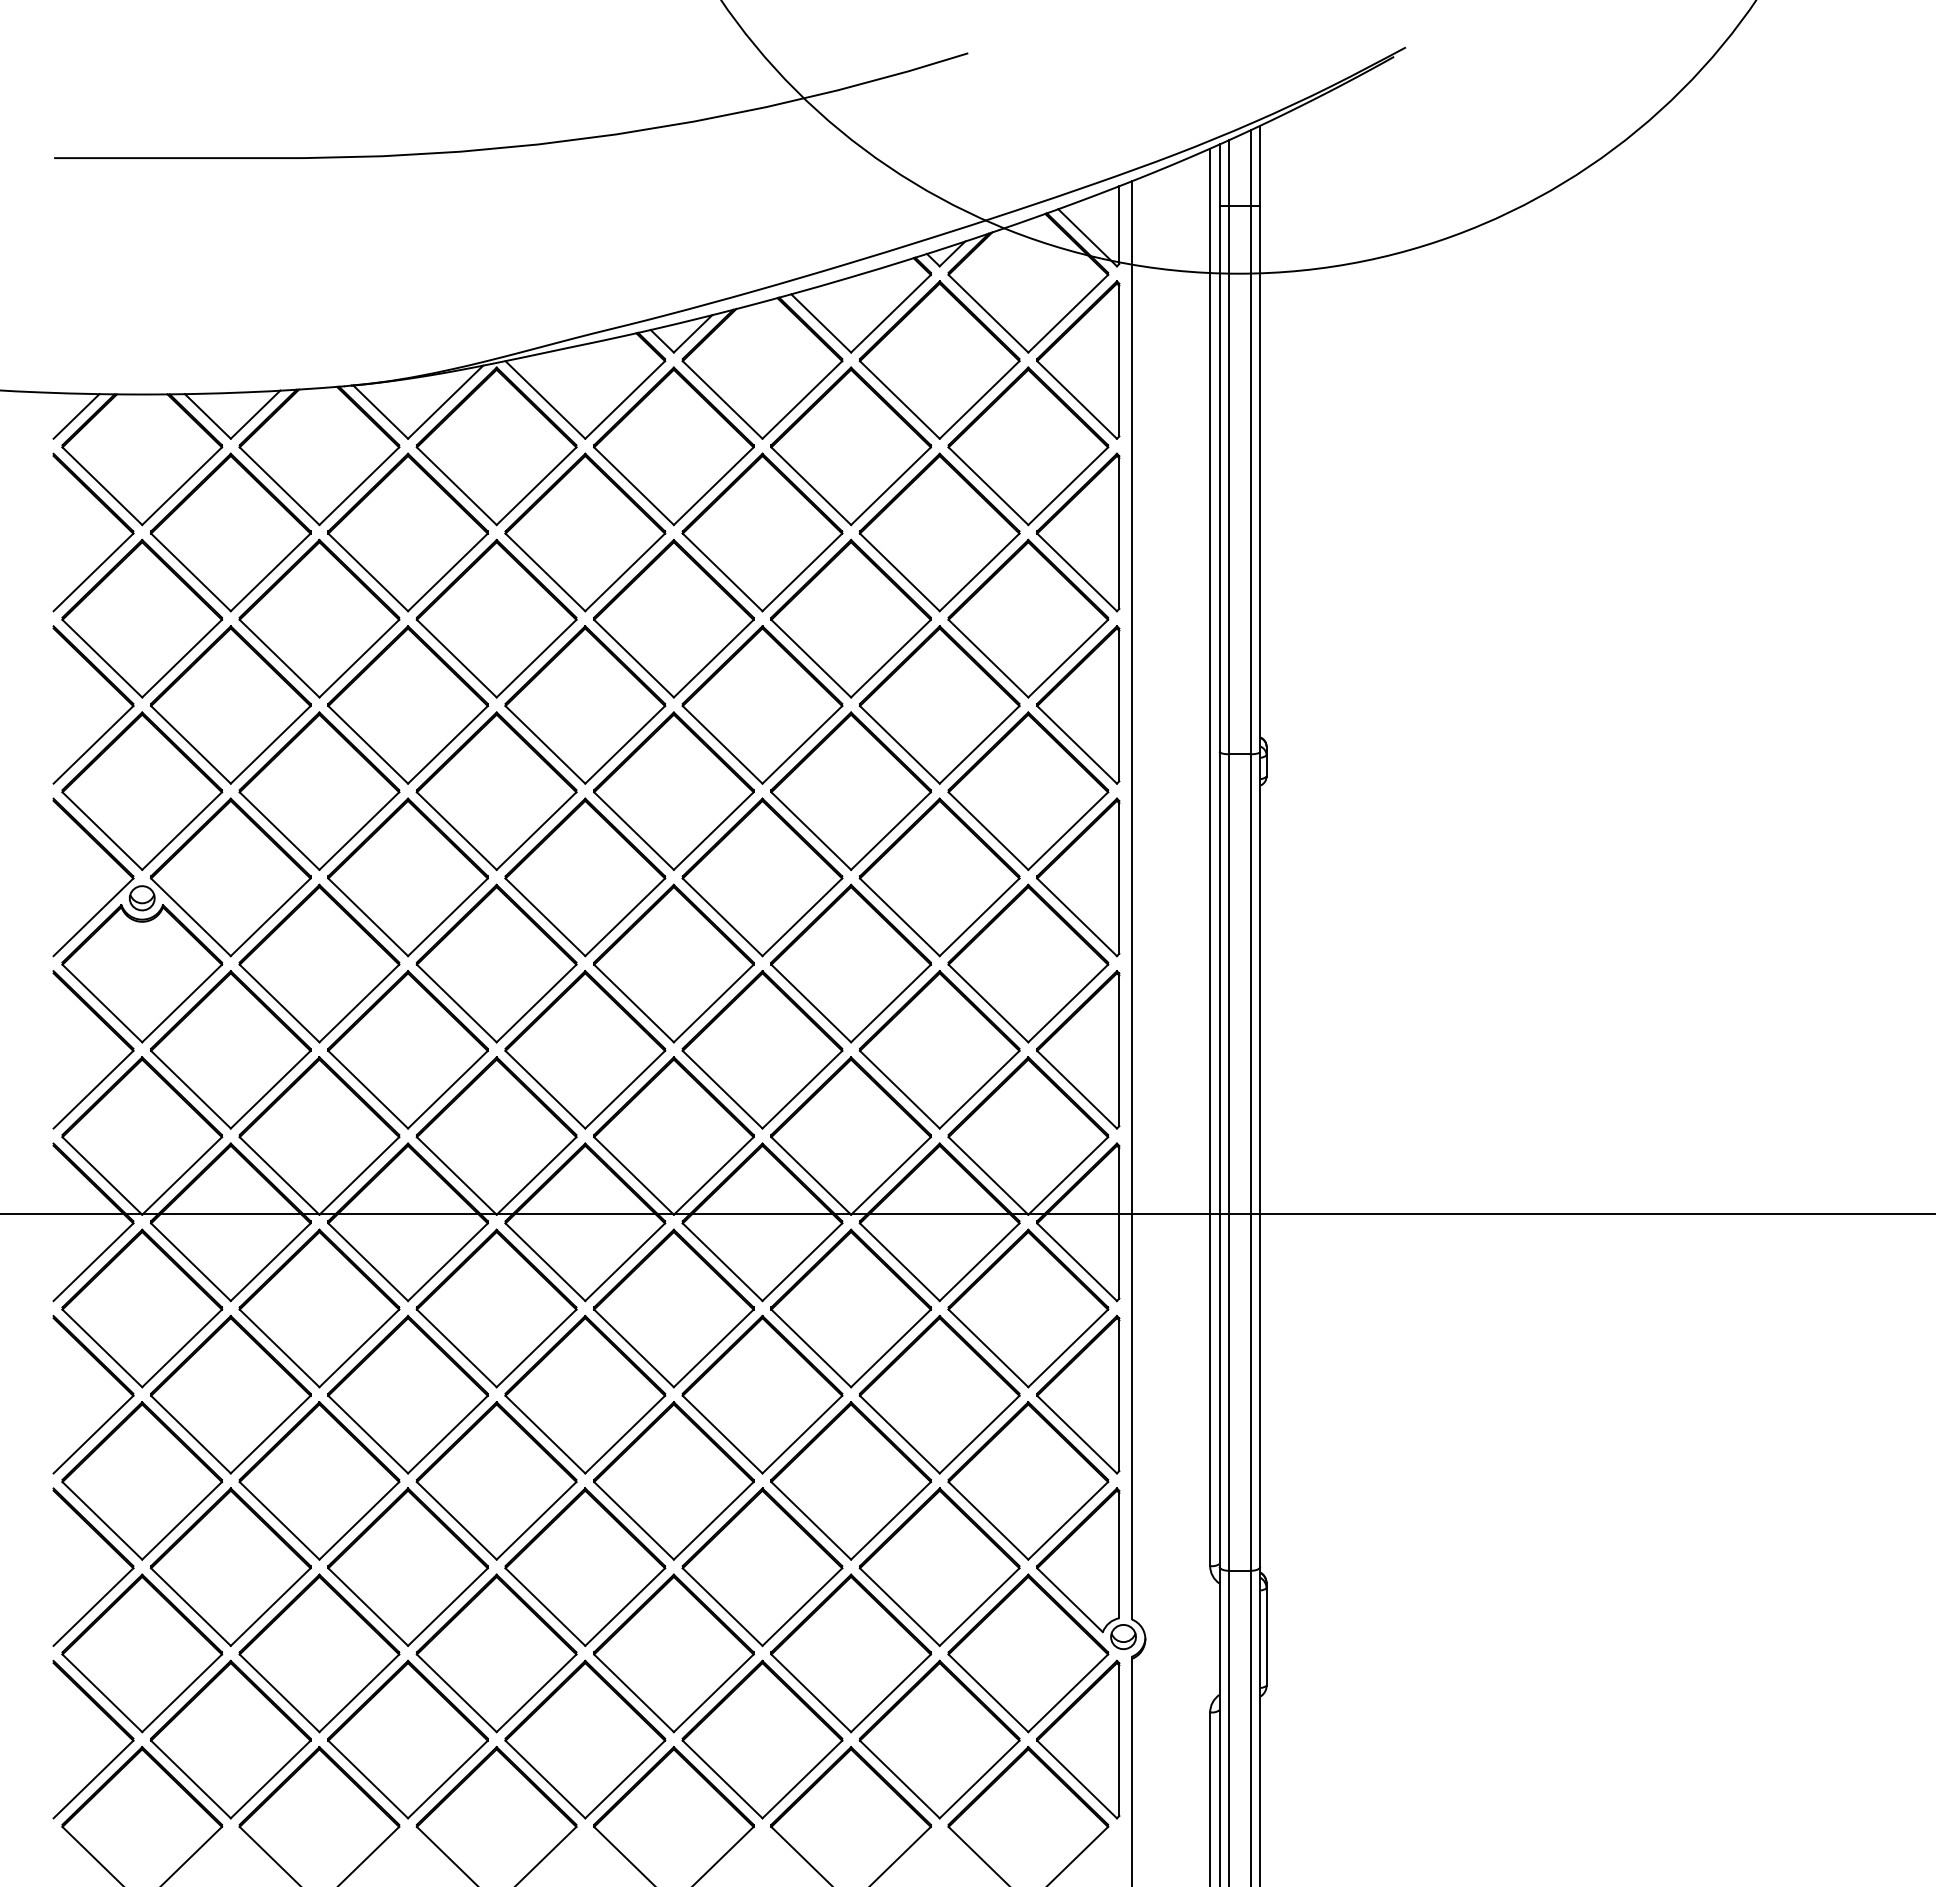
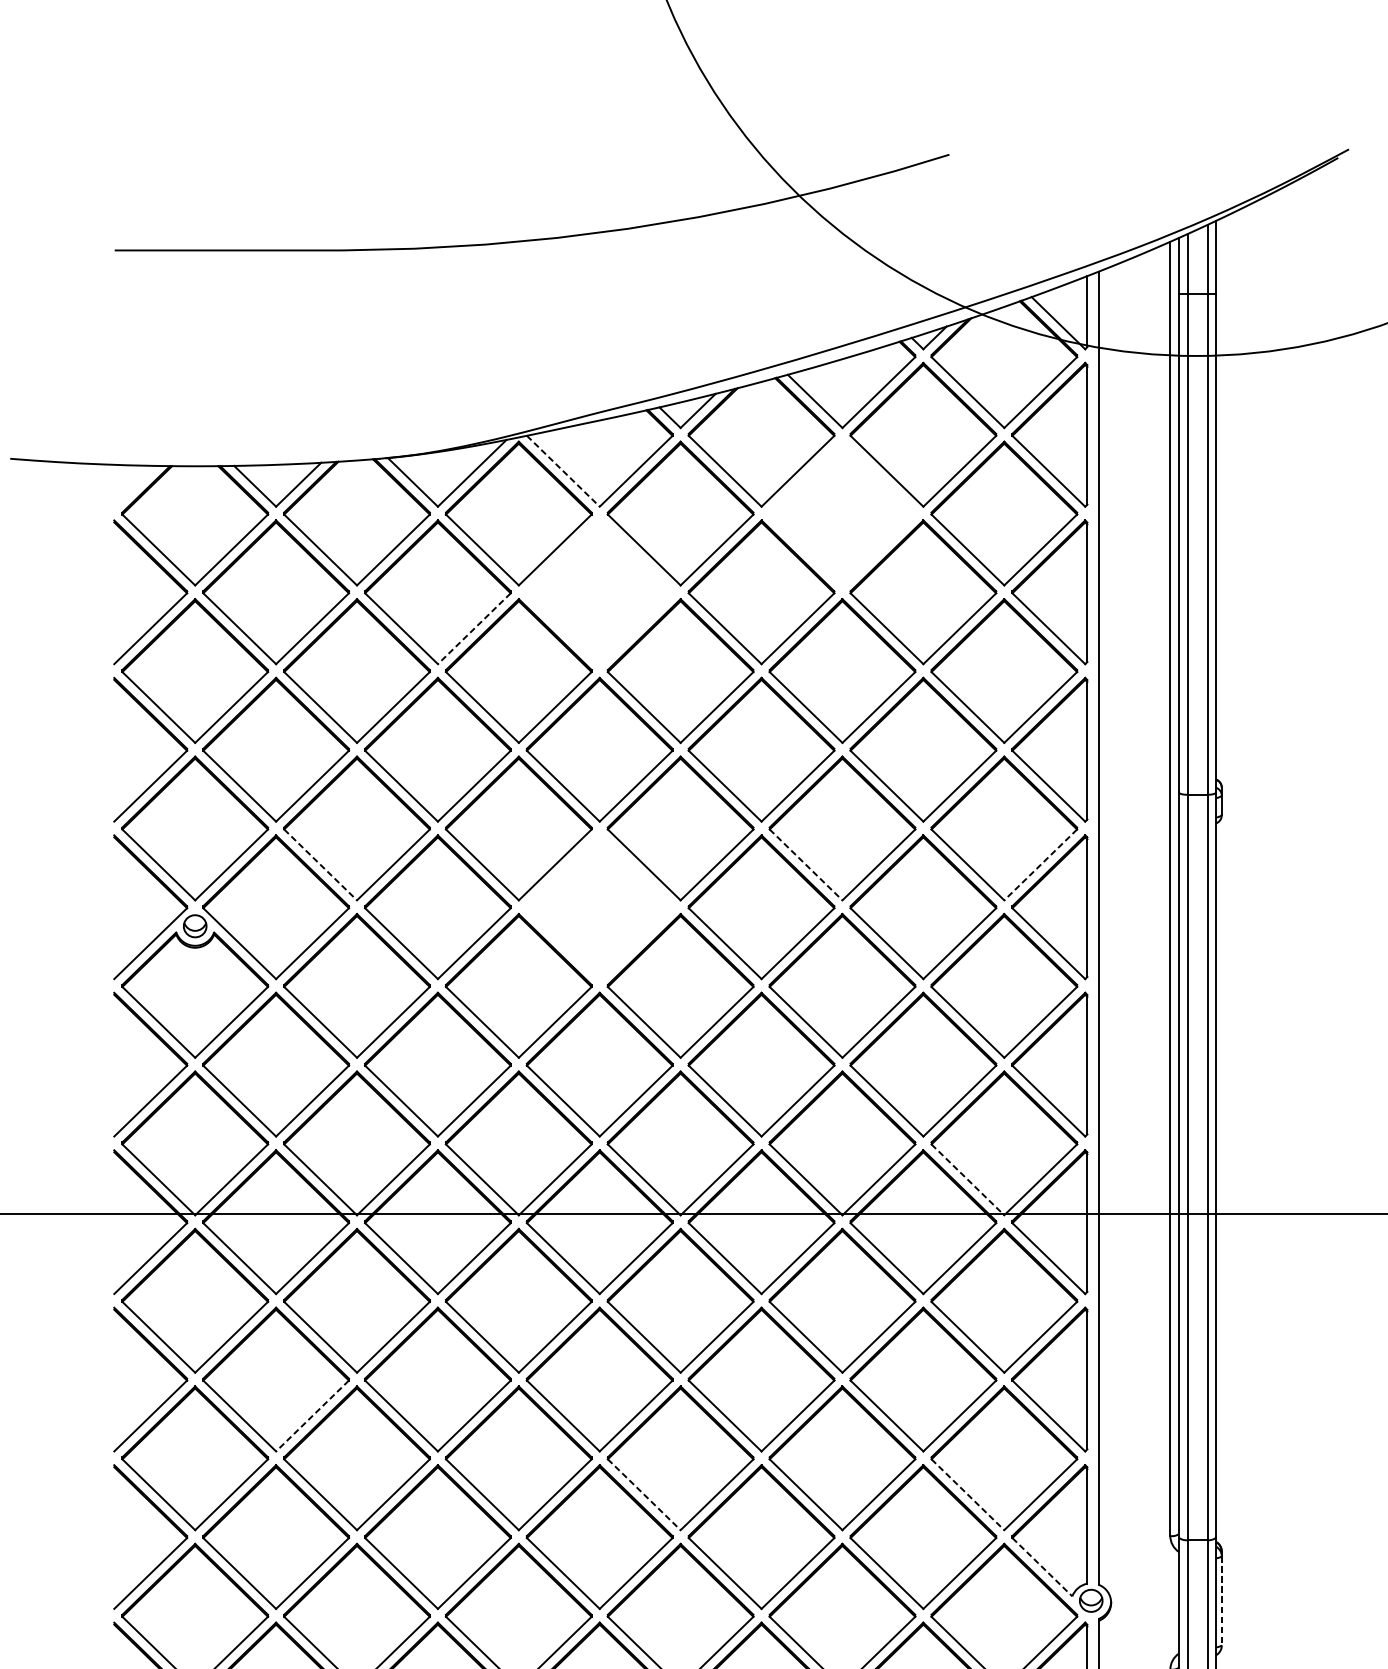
line: (545, 399) -> (563, 470), solid -> dashed
line: (76, 416) -> (135, 486), removed
part: (851, 446) -> (842, 513), removed
part: (585, 532) -> (599, 592), removed
line: (447, 572) -> (473, 628), solid -> dashed
line: (279, 831) -> (320, 865), solid -> dashed
line: (811, 831) -> (806, 865), solid -> dashed
line: (1068, 831) -> (1040, 865), solid -> dashed
part: (585, 877) -> (599, 907), removed
line: (988, 1175) -> (967, 1179), solid -> dashed
line: (270, 1434) -> (312, 1415), solid -> dashed
line: (634, 1520) -> (644, 1494), solid -> dashed
line: (988, 1520) -> (967, 1494), solid -> dashed
line: (1070, 1600) -> (1042, 1567), solid -> dashed
line: (1266, 1637) -> (1221, 1601), solid -> dashed

